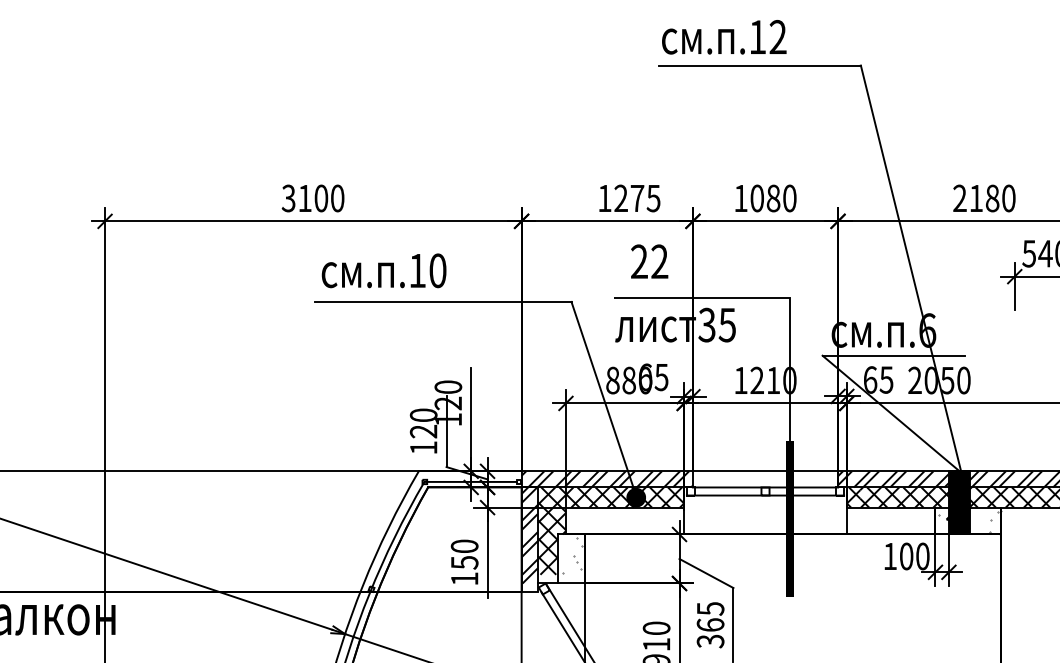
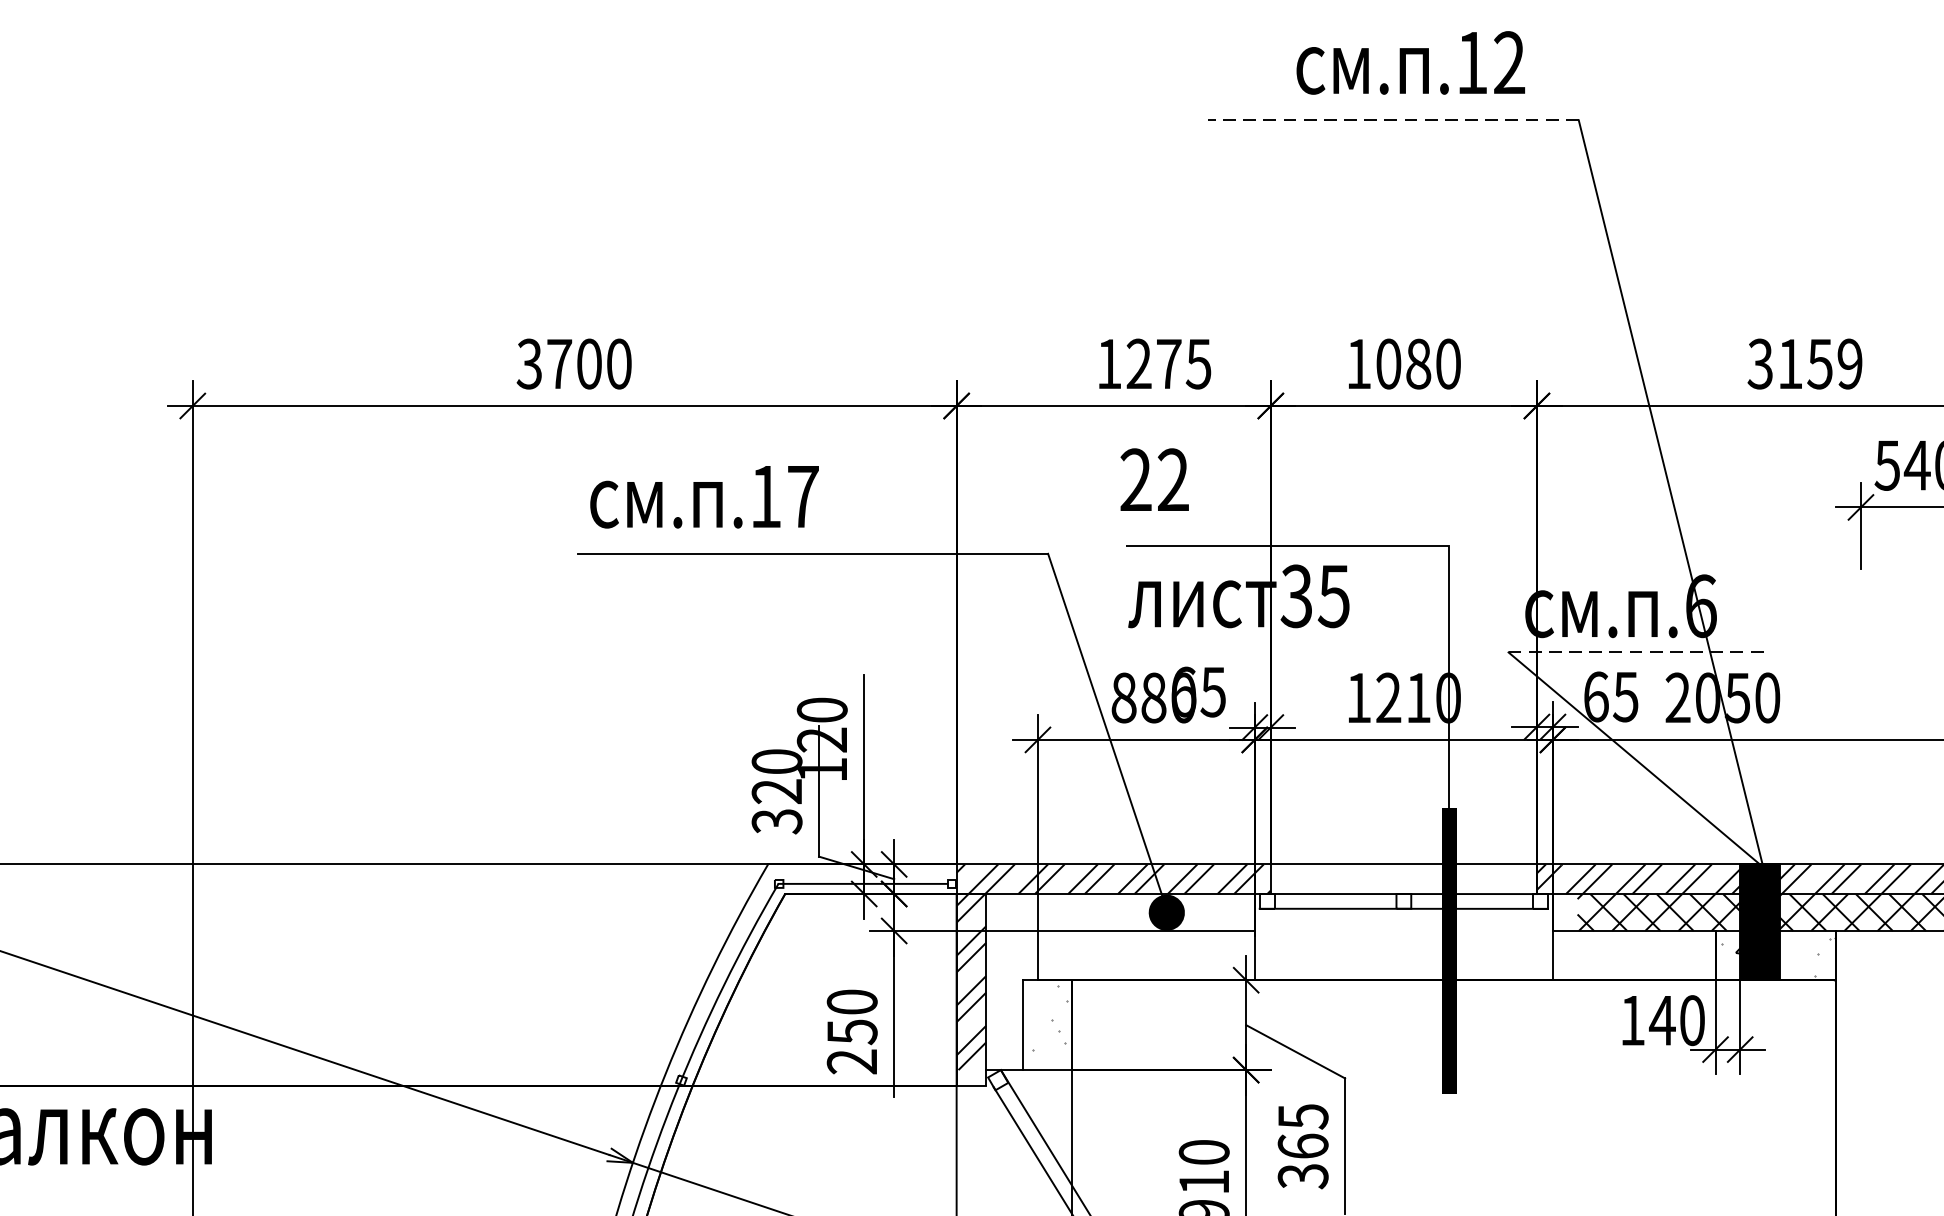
text: (724, 37) -> (1411, 63), moved
line: (759, 65) -> (1392, 120), solid -> dashed
text: (304, 198) -> (558, 364), 3100 -> 3700
text: (984, 198) -> (1805, 364), 2180 -> 3159
text: (649, 261) -> (1154, 479), moved
text: (437, 270) -> (802, 496), .10 -> .17
line: (894, 355) -> (1640, 652), solid -> dashed
text: (423, 447) -> (776, 820), 120 -> 320
hatch: (853, 497) -> (1565, 912), removed
hatch: (610, 530) -> (1119, 972), removed
text: (906, 556) -> (1662, 1020), 100 -> 140
text: (464, 578) -> (851, 1060), 150 -> 250

